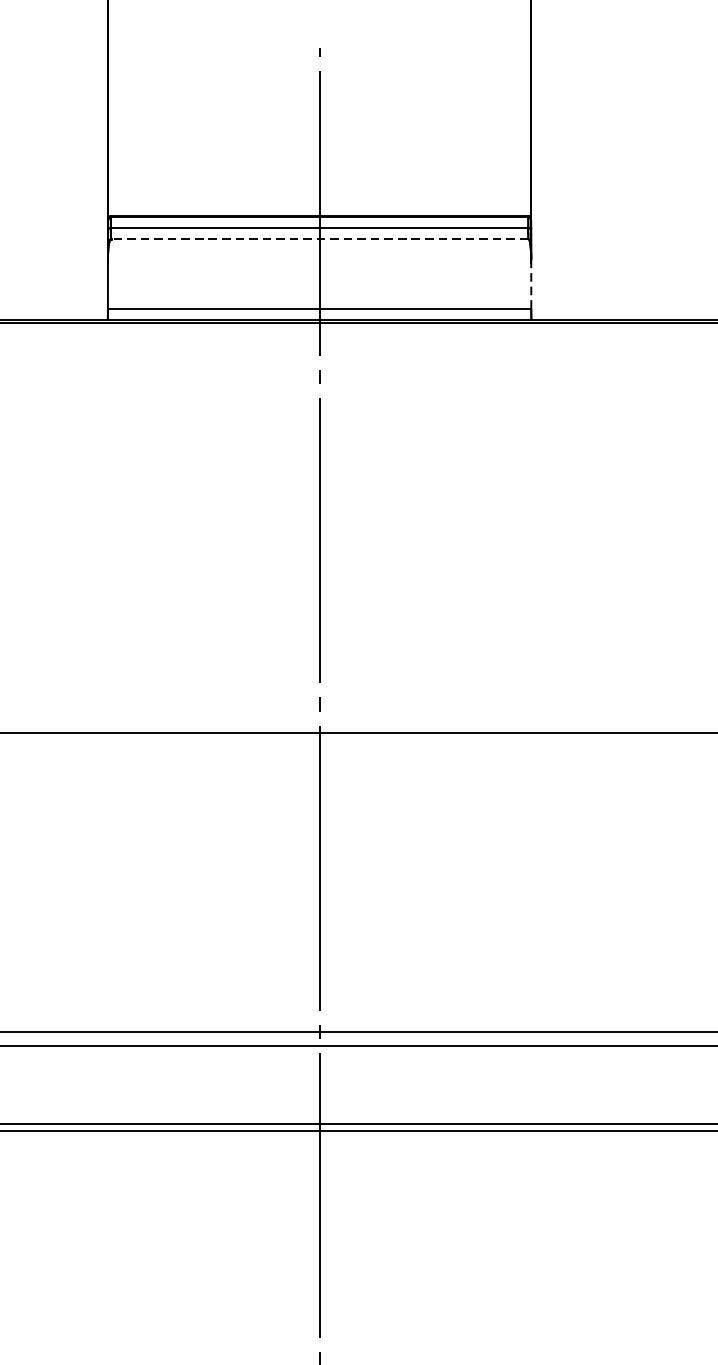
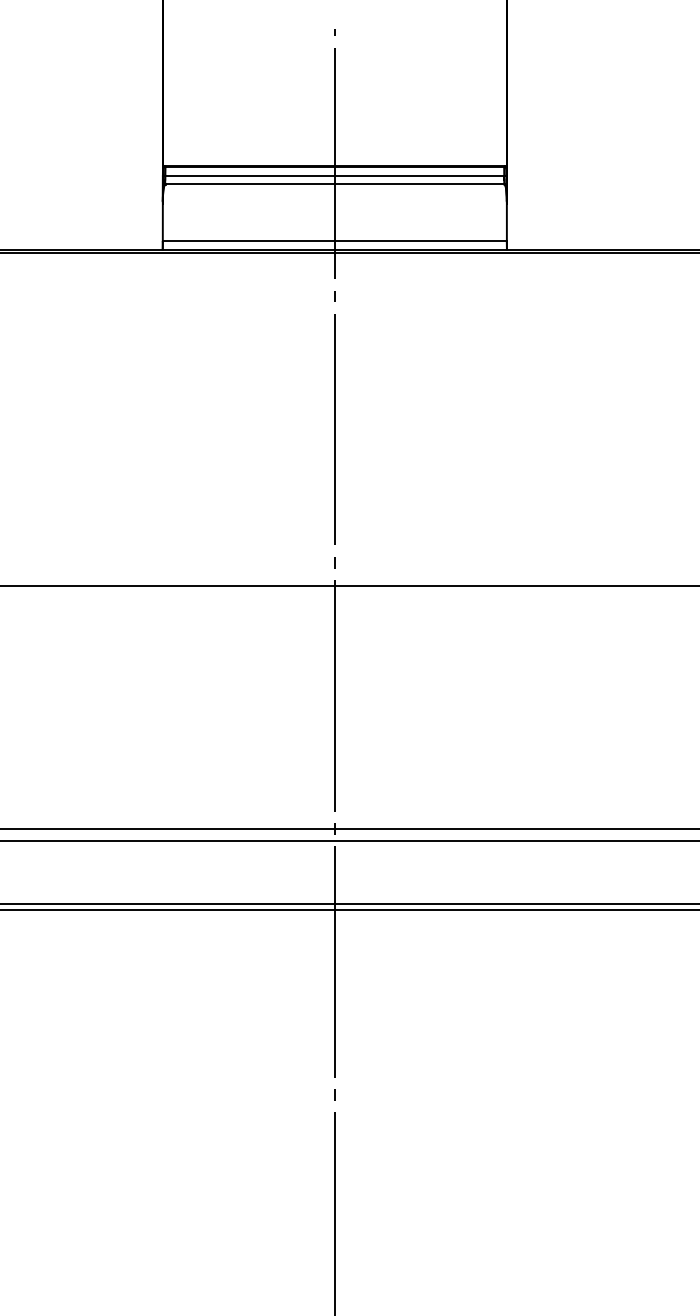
line: (319, 239) -> (334, 184), dashed -> solid
line: (530, 284) -> (506, 221), dashed -> solid

